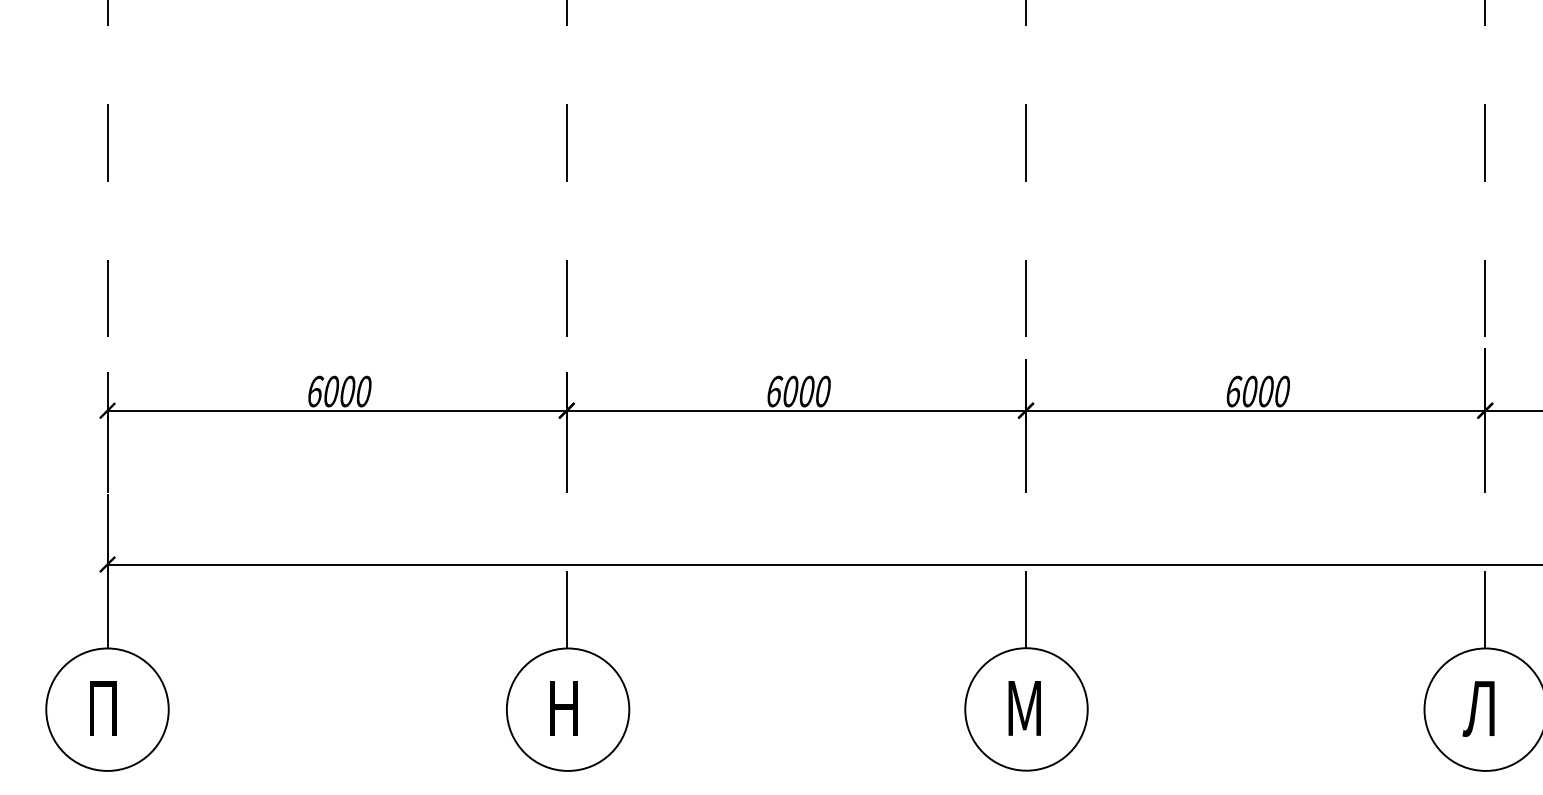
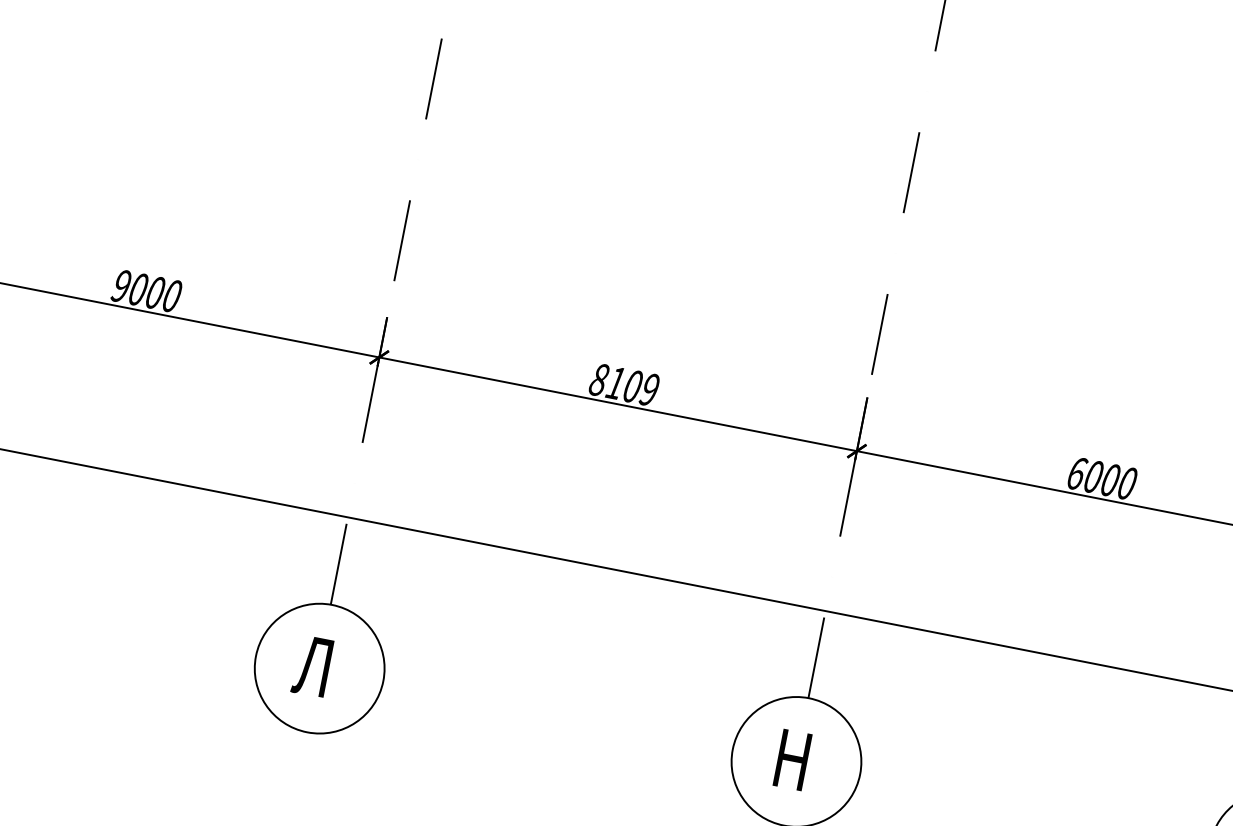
text: (315, 391) -> (121, 286), 6000 -> 9000
text: (798, 391) -> (624, 384), 6000 -> 8109
text: (561, 708) -> (313, 666), Н -> Л
text: (1024, 708) -> (794, 760), М -> Н

